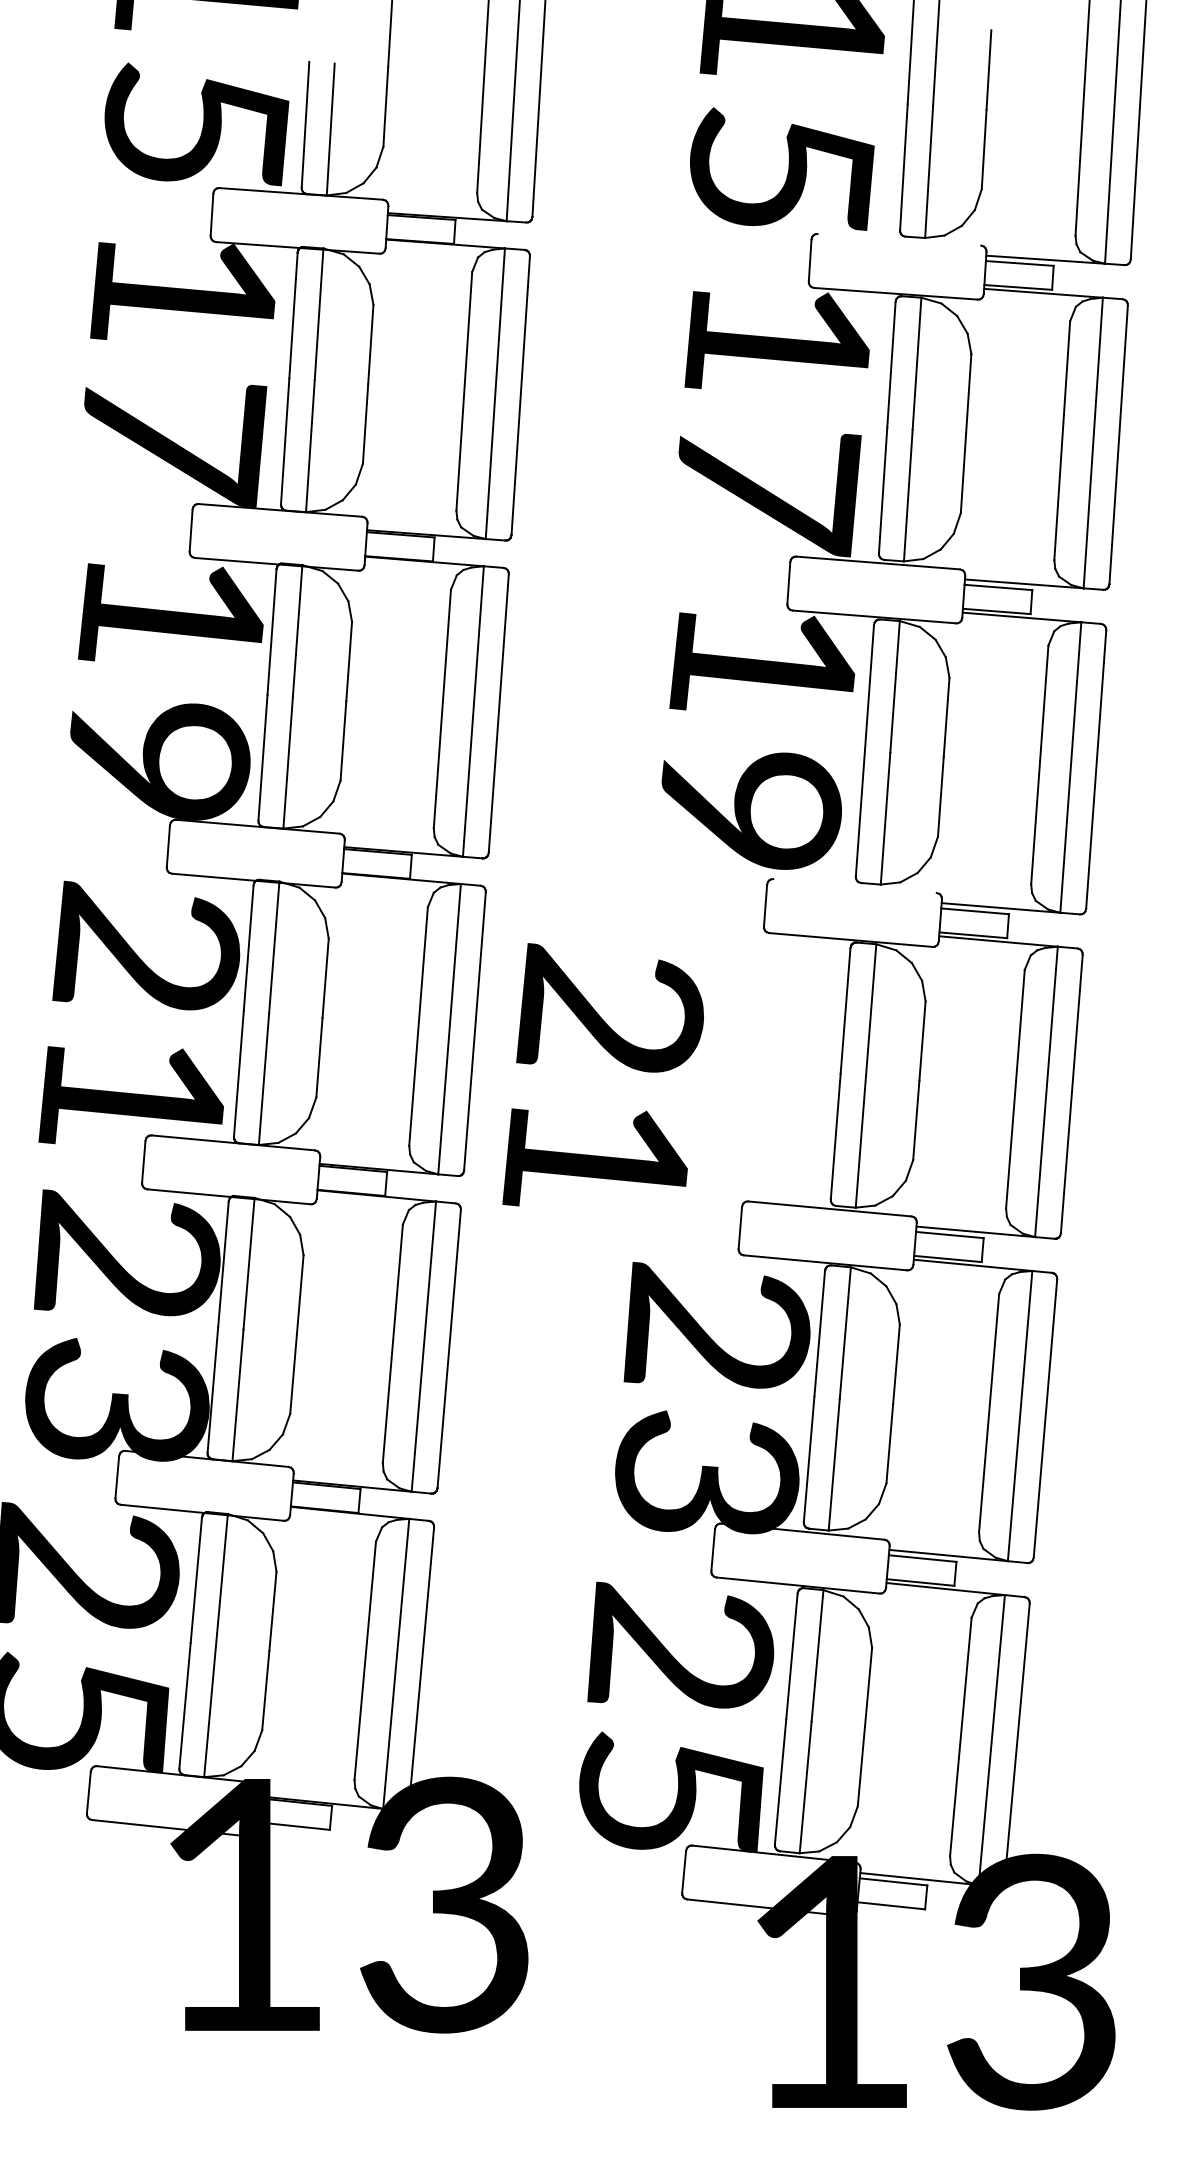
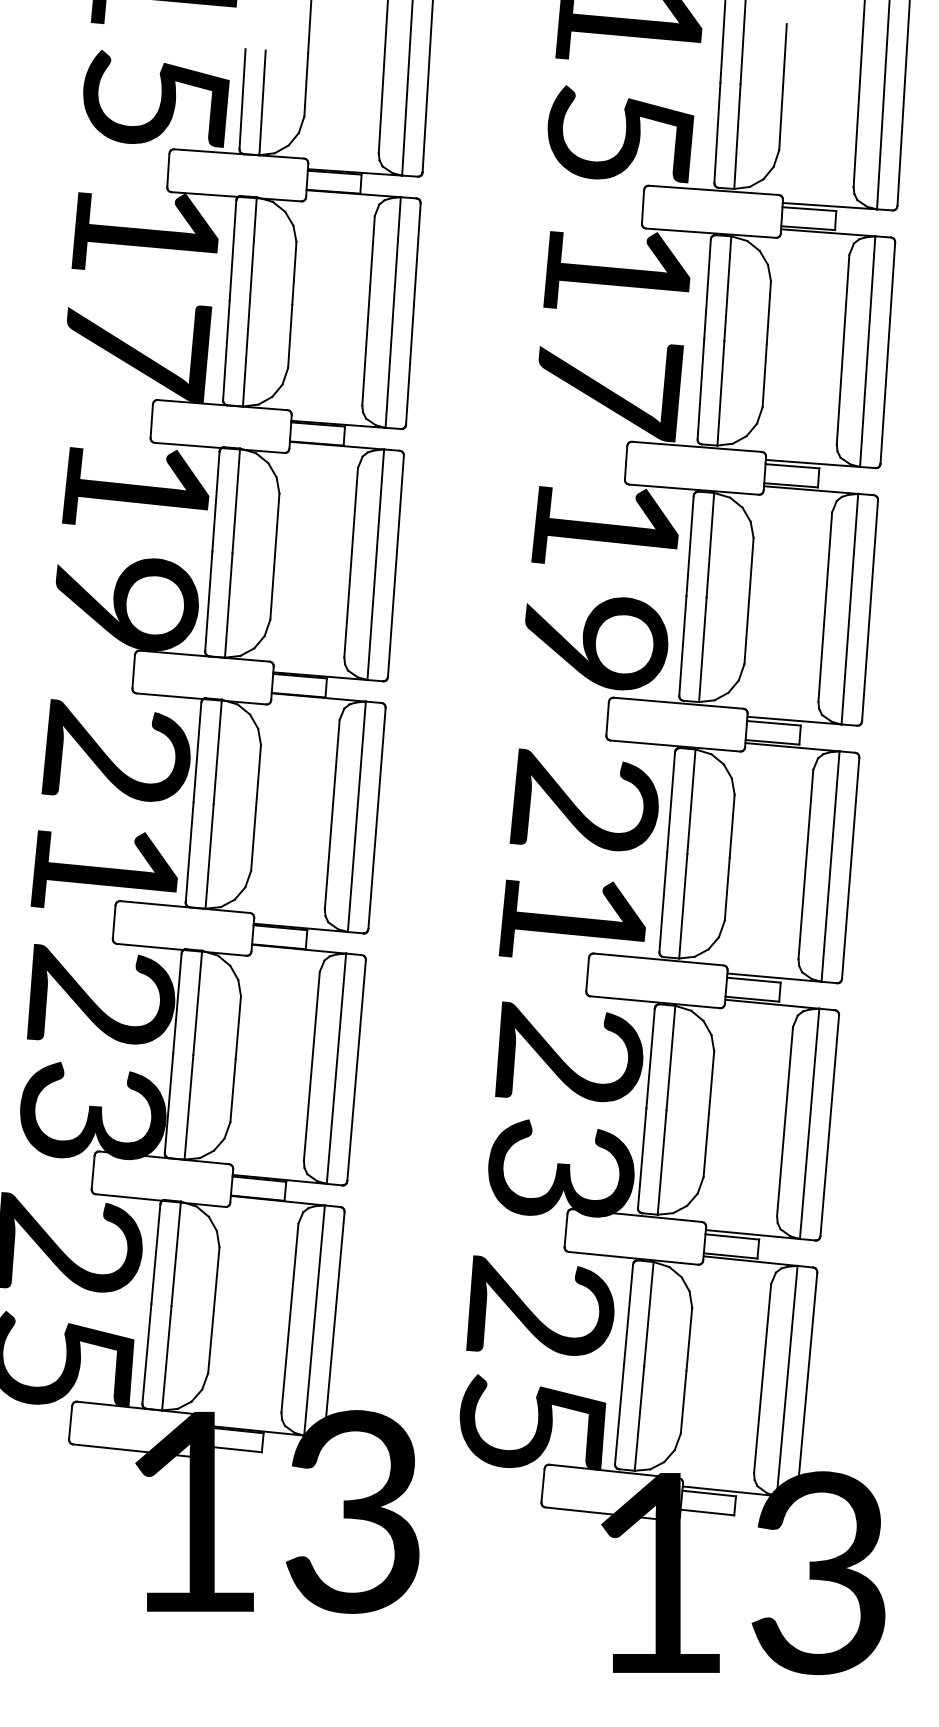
line: (899, 239) -> (713, 190), added
line: (854, 886) -> (678, 703), added
text: (602, 1074) -> (578, 852), moved

